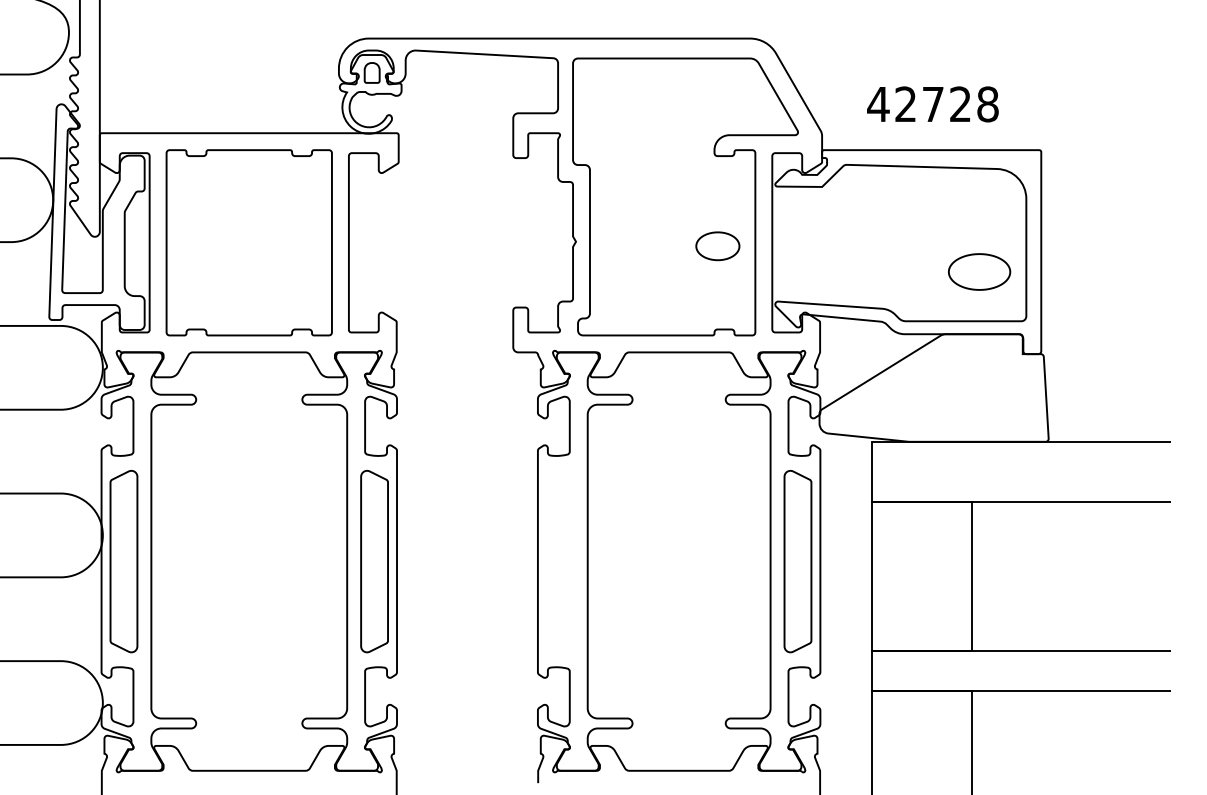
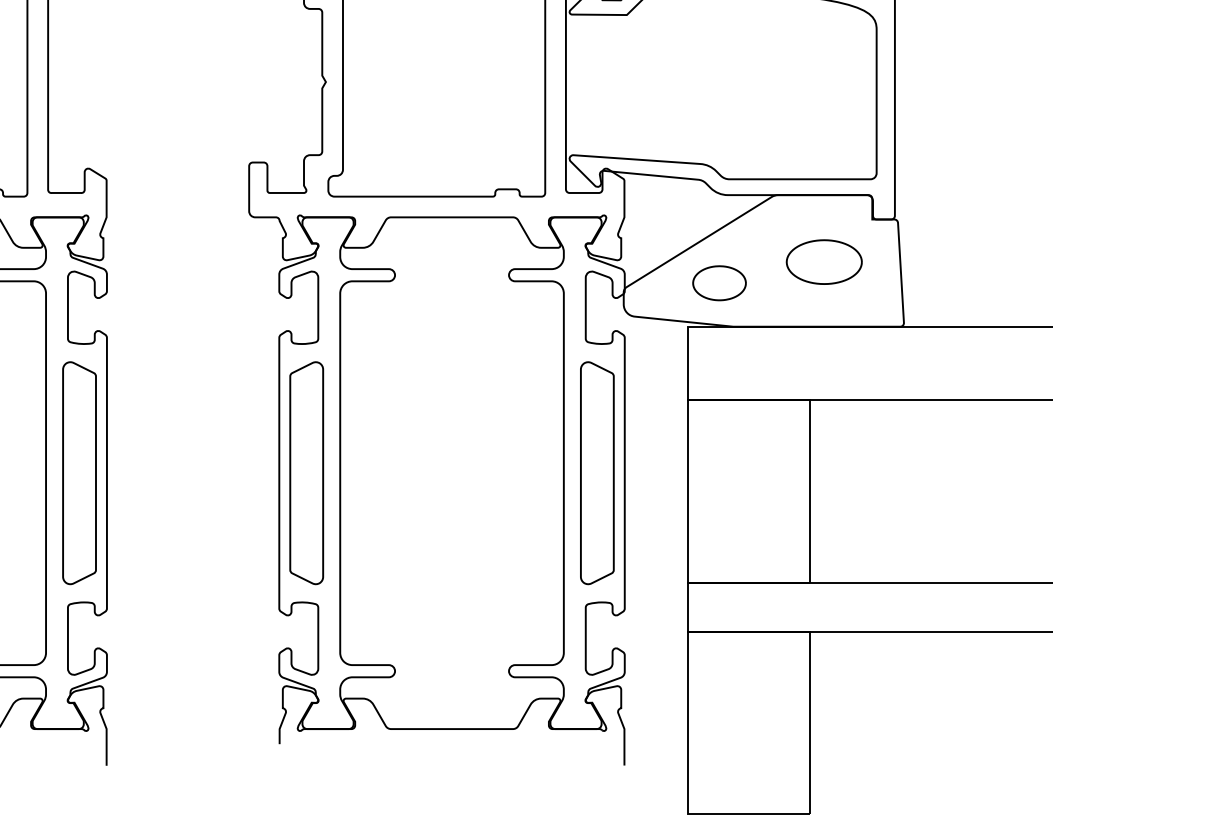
part: (717, 246) -> (719, 283), moved
part: (979, 271) -> (824, 261), moved
part: (560, 561) -> (306, 473), added

